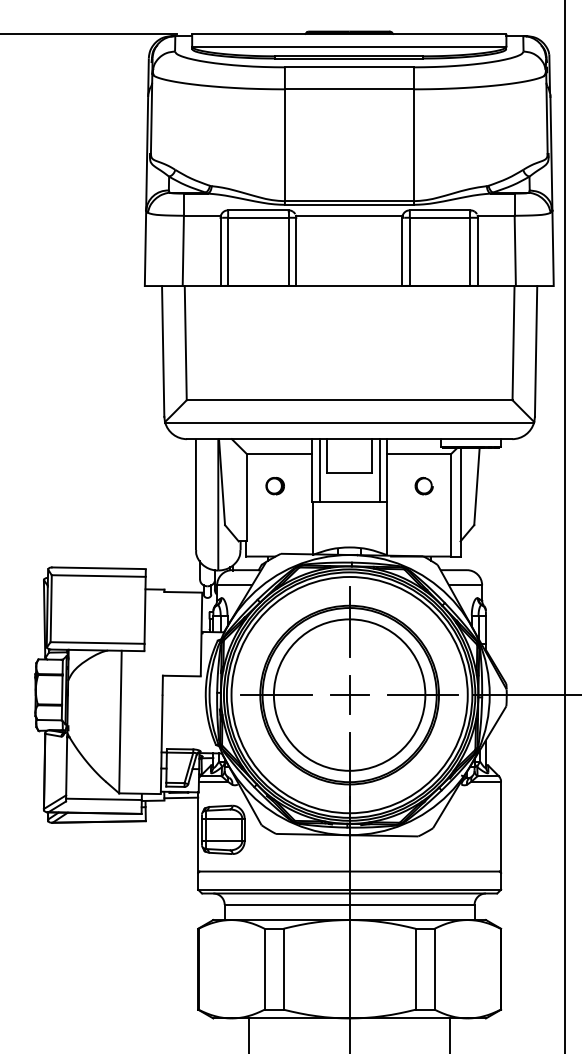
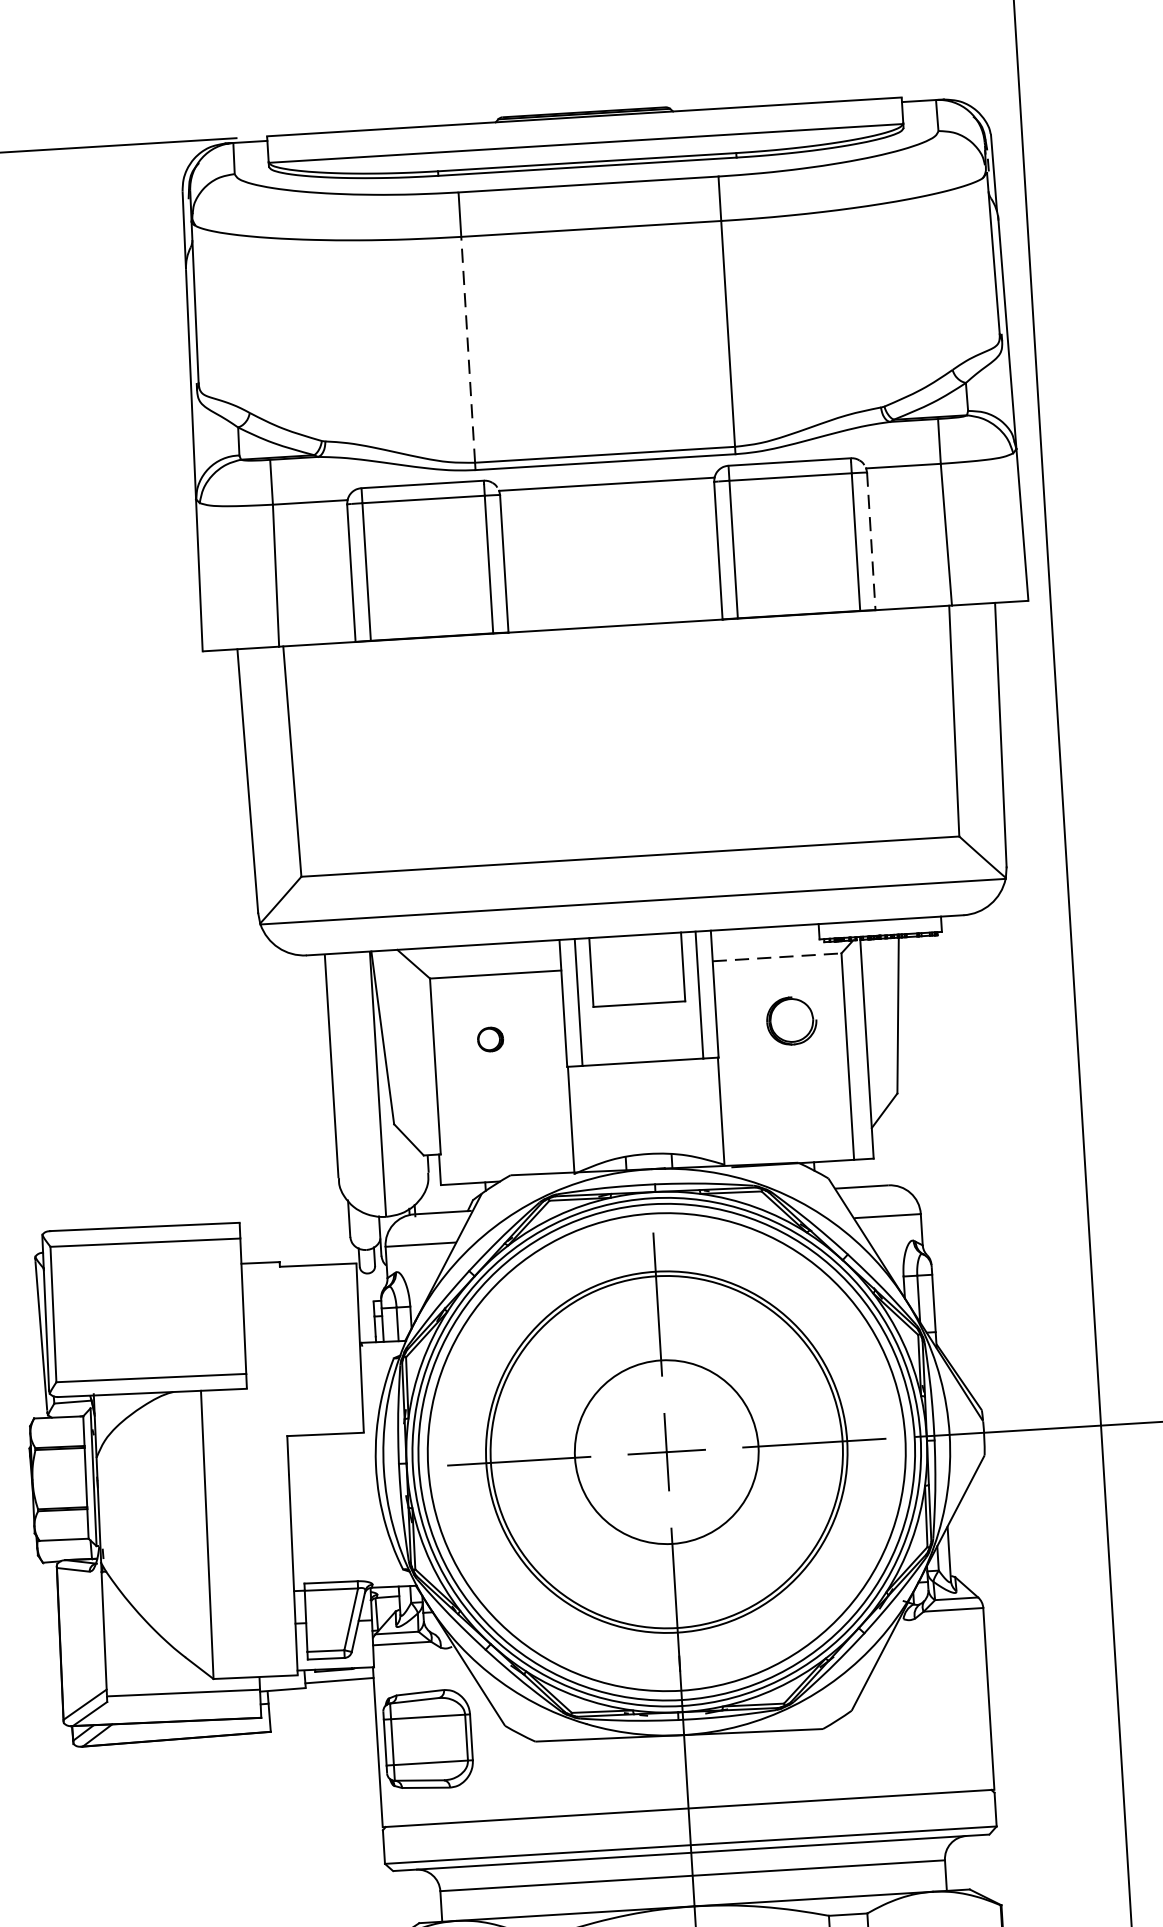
line: (284, 145) -> (467, 350), solid -> dashed
line: (478, 252) -> (872, 542), solid -> dashed
line: (419, 454) -> (778, 957), solid -> dashed
part: (423, 485) -> (790, 1019), size x1.4
part: (274, 486) -> (489, 1040), size x0.7
circle: (349, 694) -> (666, 1450), size x0.6

